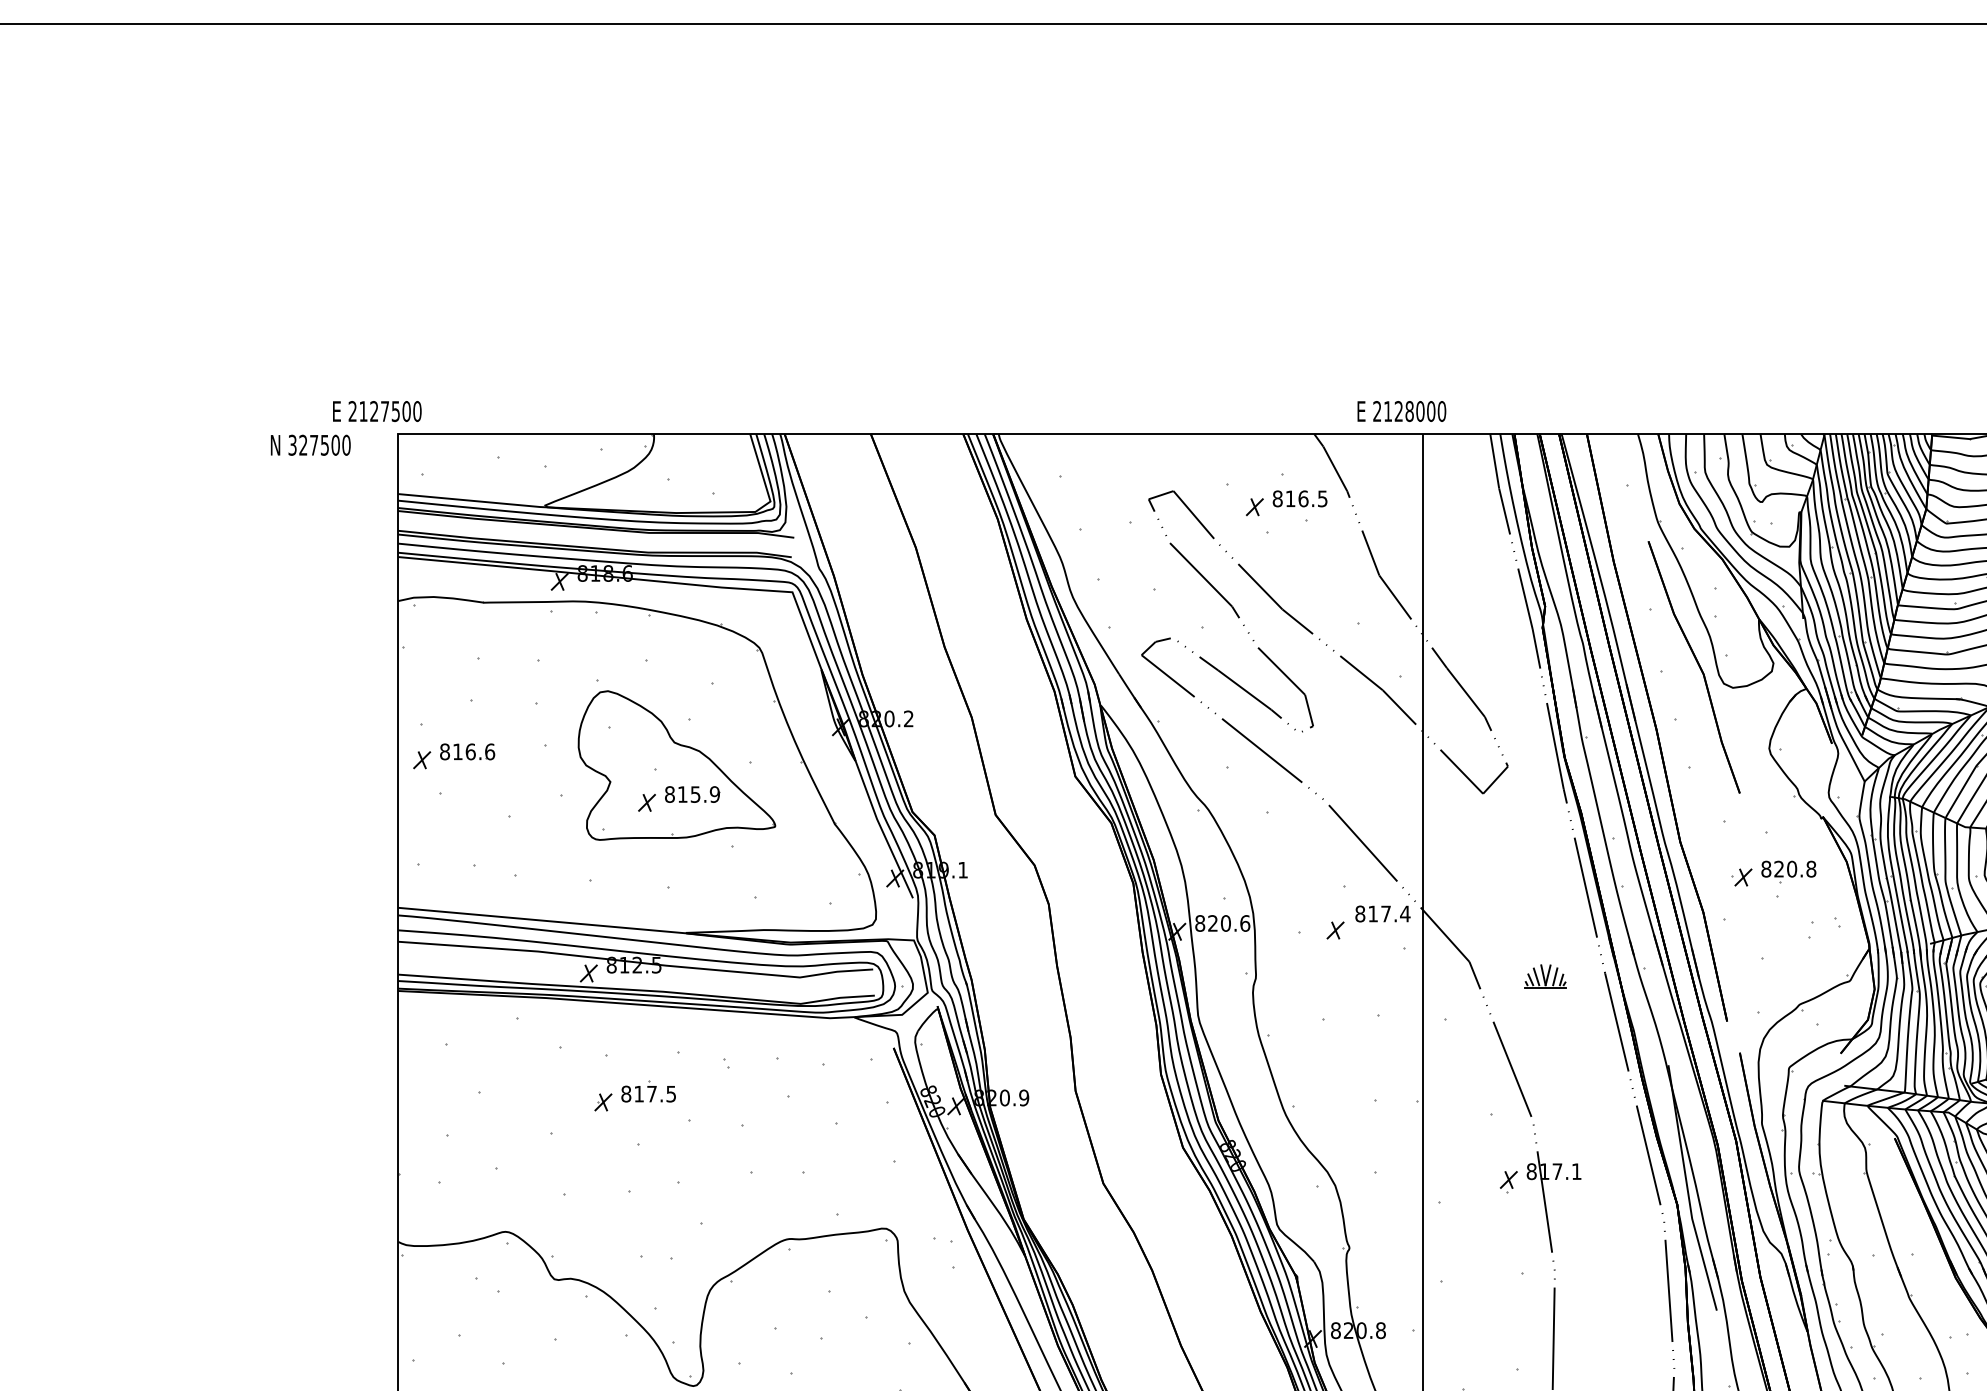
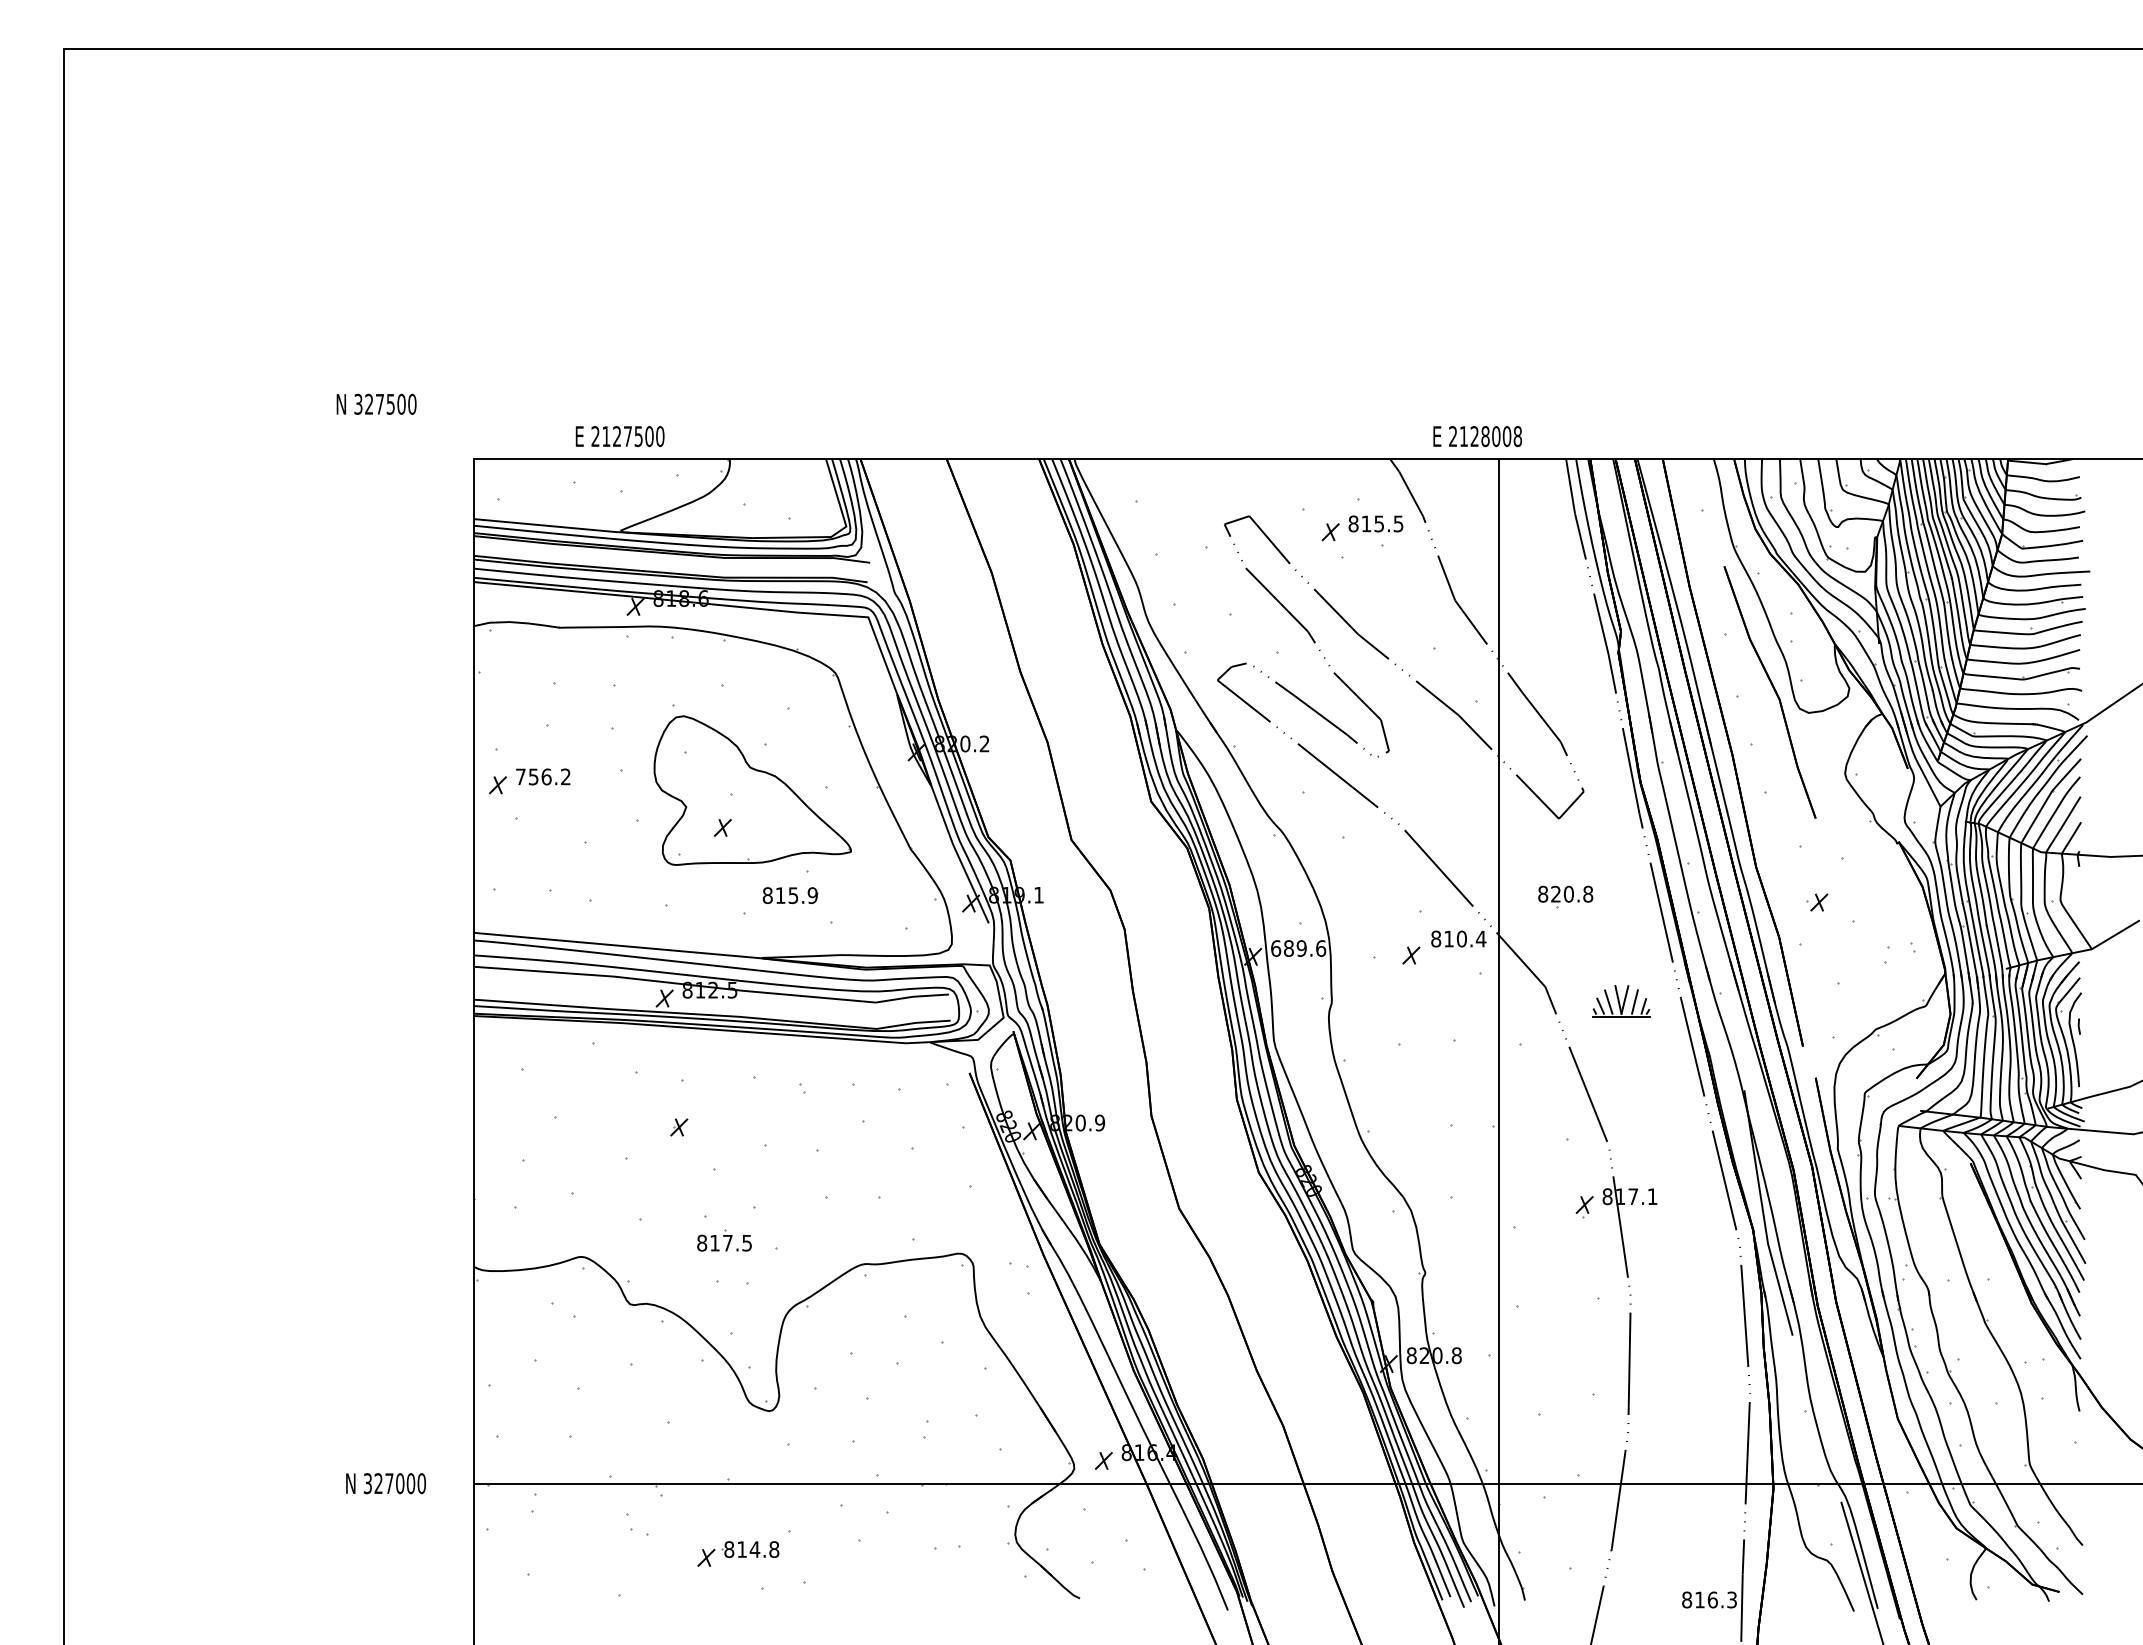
text: (376, 411) -> (619, 436), moved
text: (1441, 411) -> (1517, 436), 2128000 -> 2128008
text: (310, 444) -> (376, 403), moved
text: (1303, 498) -> (1379, 523), 816.5 -> 815.5
text: (466, 751) -> (542, 776), 816.6 -> 756.2
part: (692, 794) -> (790, 895), moved
part: (1788, 871) -> (1565, 896), moved
text: (1385, 913) -> (1461, 938), 817.4 -> 810.4
text: (1212, 923) -> (1288, 948), 820.6 -> 689.6
part: (1545, 976) -> (1621, 1001), size x1.4
part: (648, 1091) -> (724, 1240), moved

